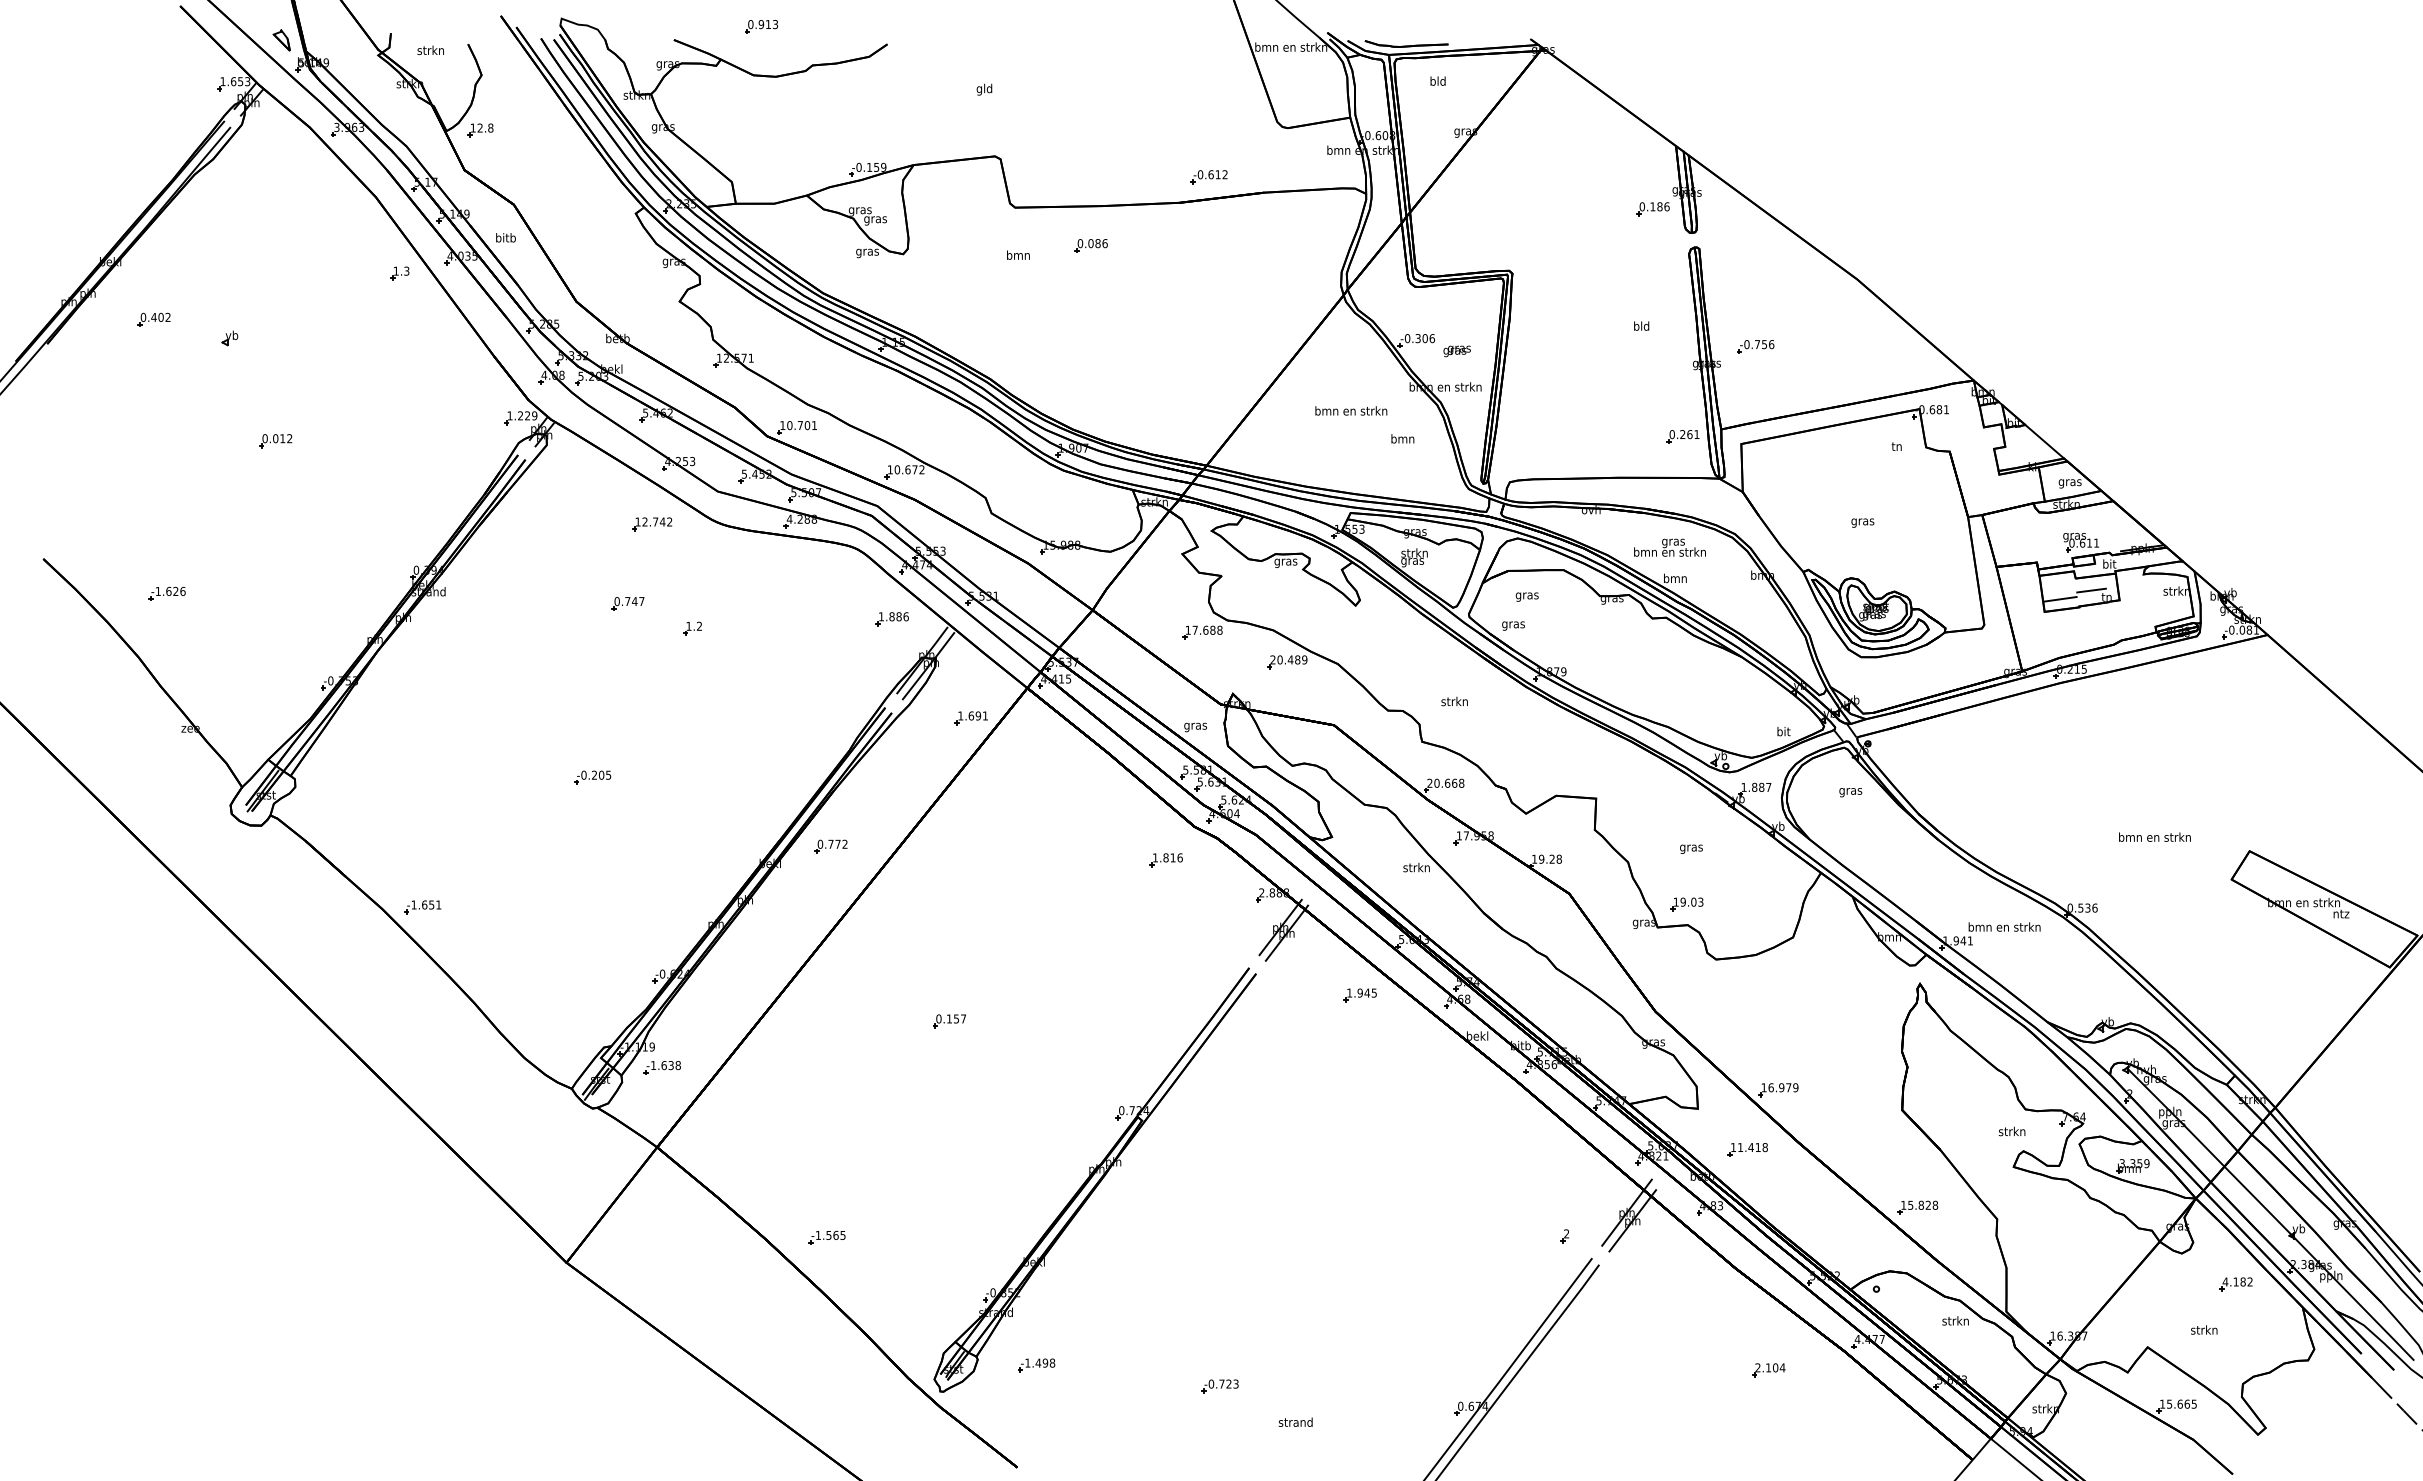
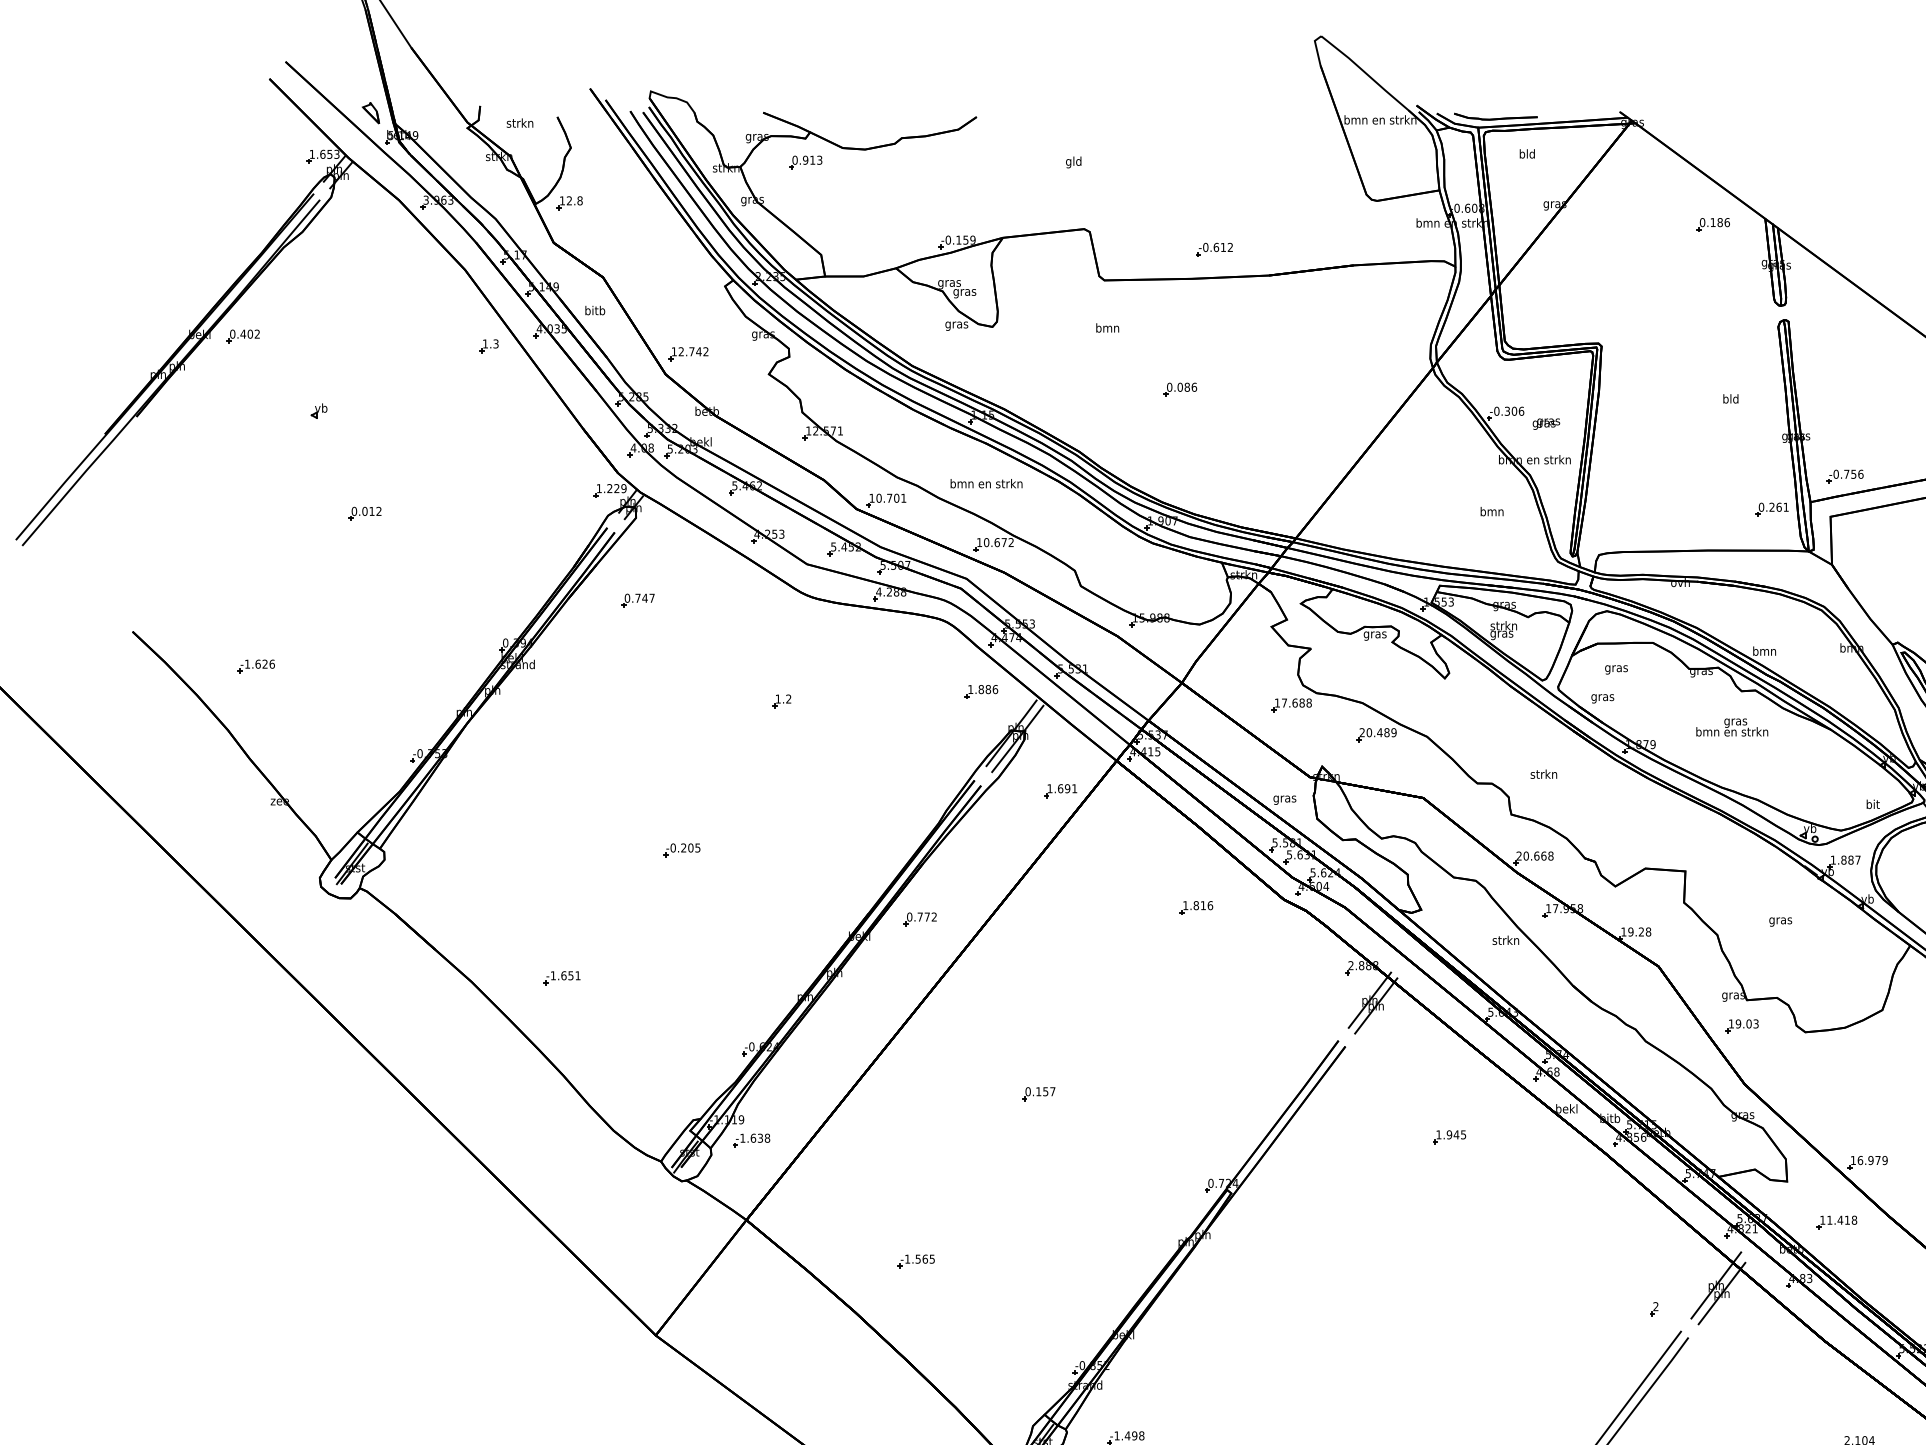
part: (761, 26) -> (805, 162), moved
part: (1208, 177) -> (1213, 250), moved
part: (1652, 209) -> (1712, 225), moved
part: (1090, 245) -> (1179, 389), moved
part: (153, 319) -> (242, 336), moved
part: (1755, 346) -> (1844, 476), moved
text: (1351, 410) -> (986, 483), moved
part: (652, 524) -> (688, 354), moved
text: (1669, 547) -> (1731, 727), moved
part: (627, 603) -> (637, 600), moved
part: (1165, 860) -> (1195, 908), moved
part: (1686, 904) -> (1741, 1026), moved
part: (422, 907) -> (561, 978), moved
part: (1359, 995) -> (1448, 1137), moved
part: (826, 1237) -> (915, 1261), moved

